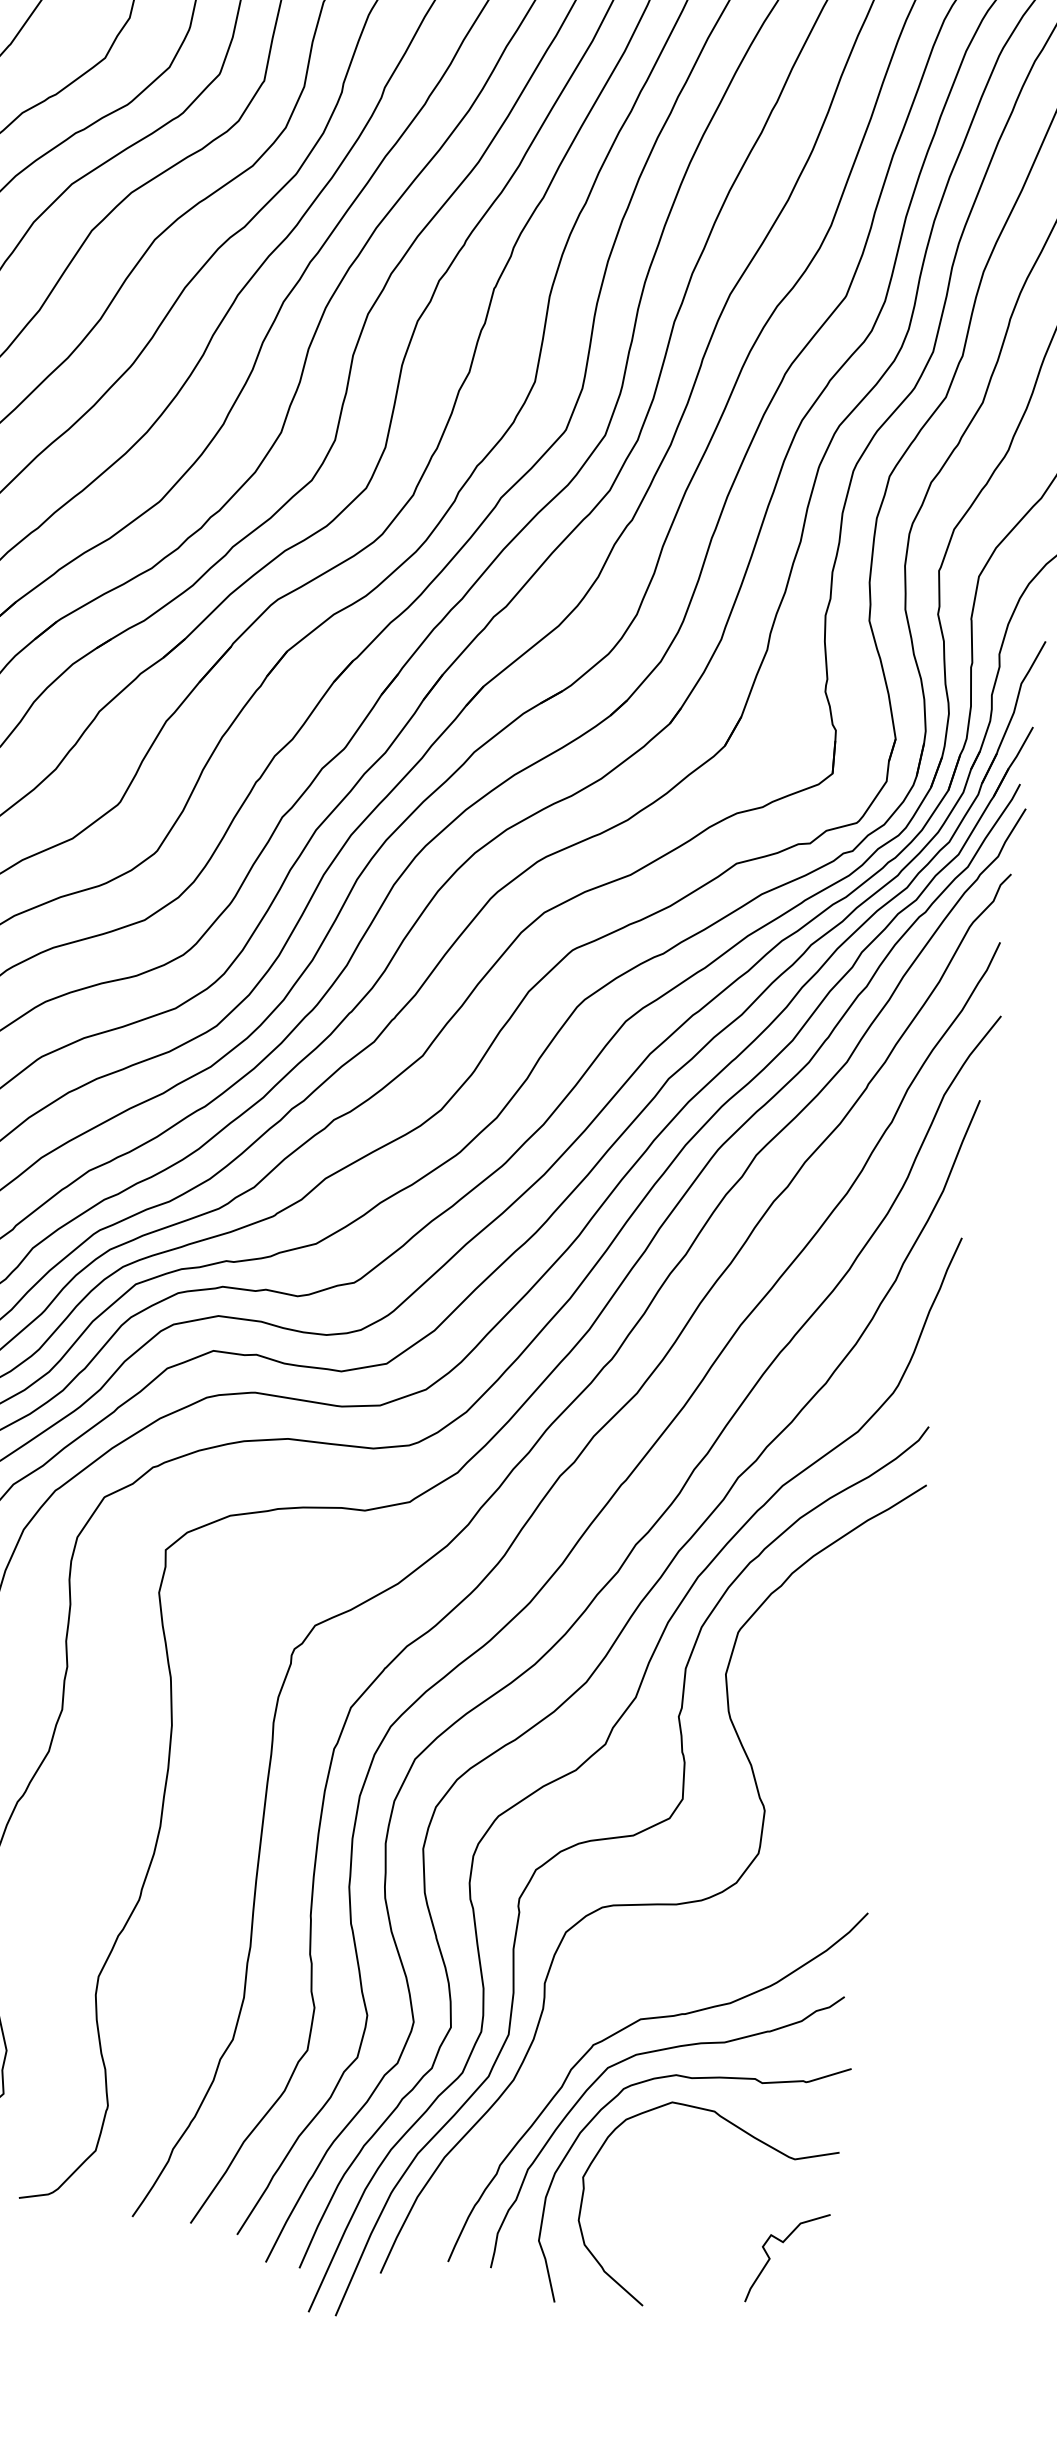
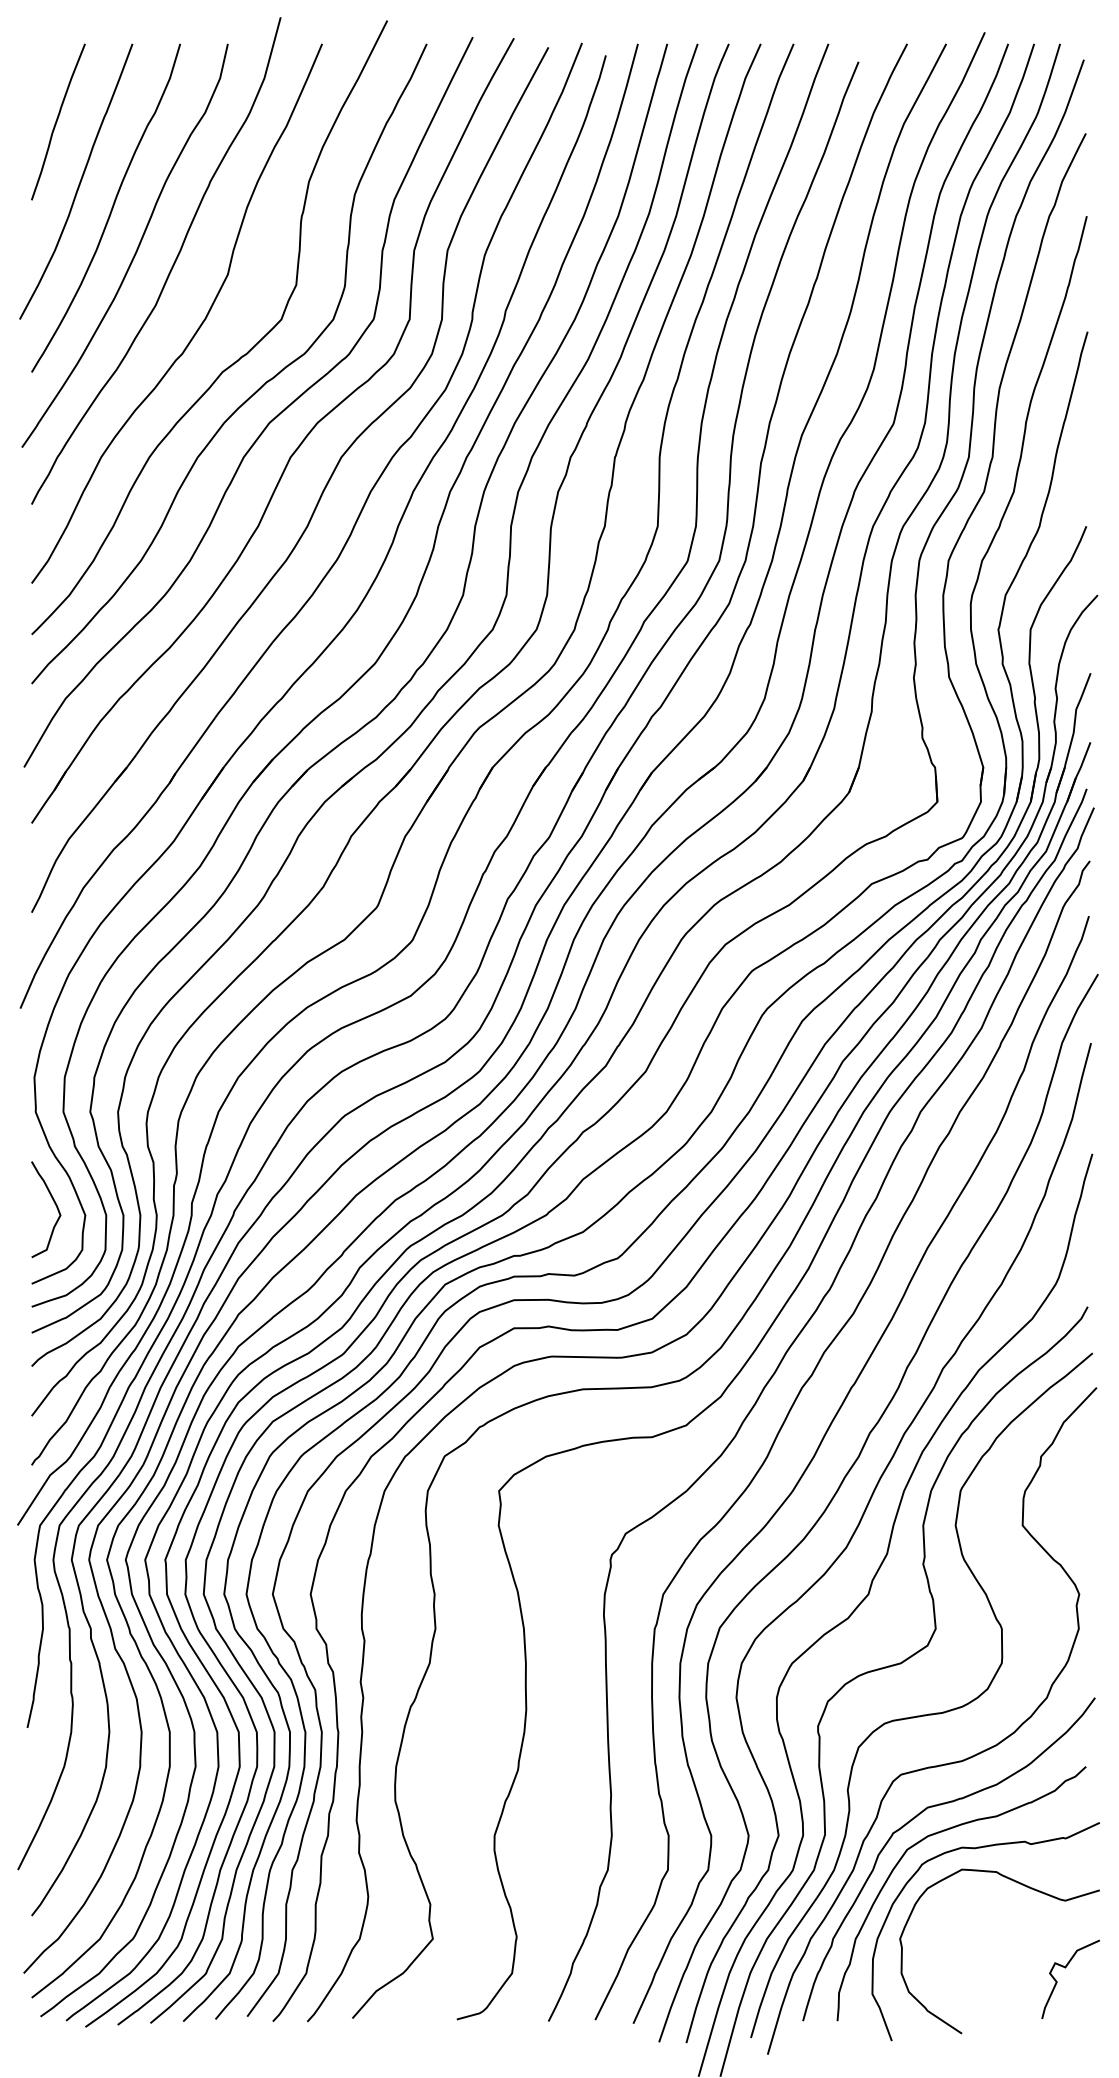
curve: (663, 1967) -> (939, 1764), added

